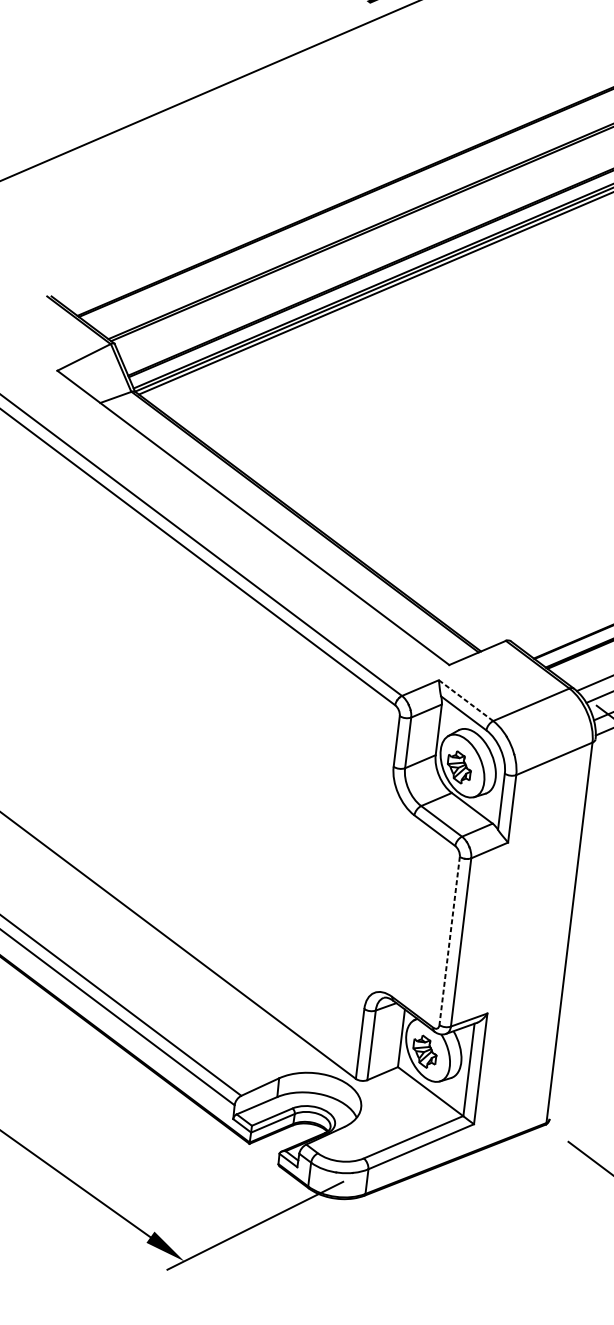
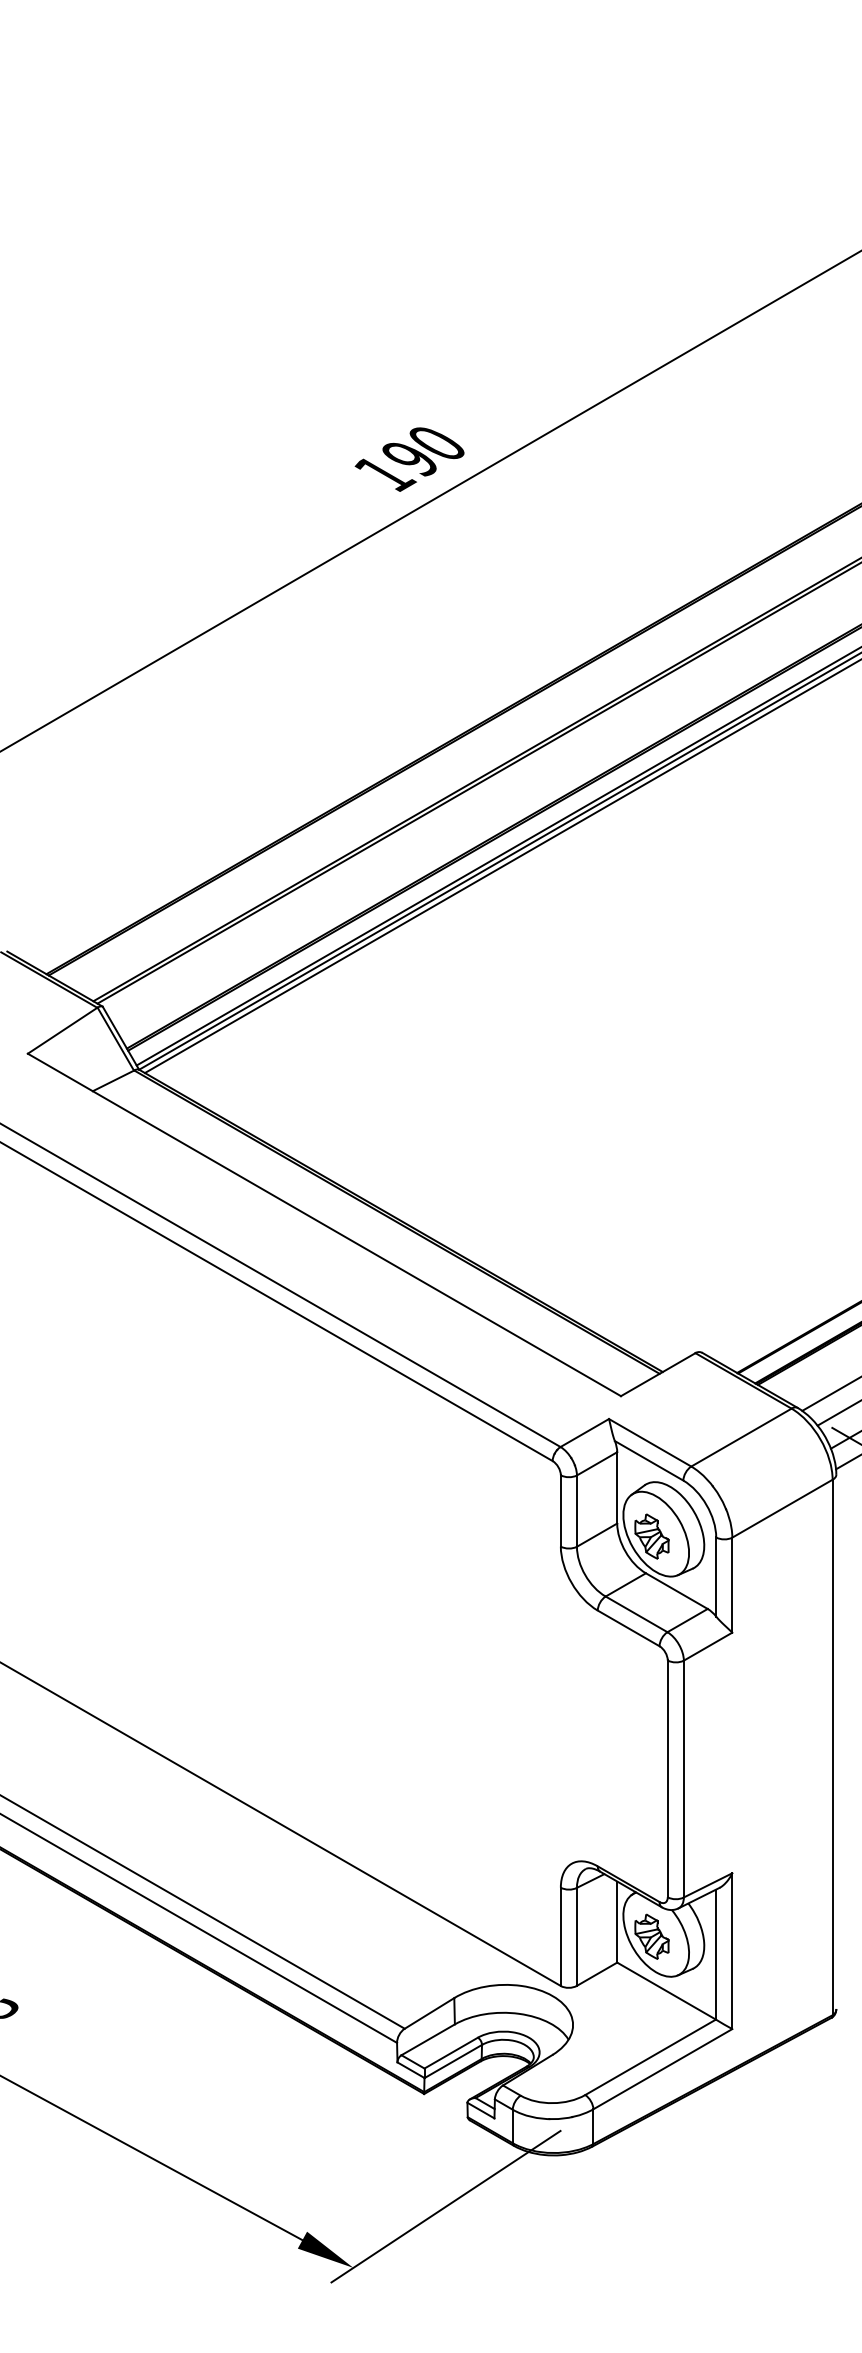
line: (466, 700) -> (650, 1442), dashed -> solid
line: (449, 941) -> (667, 1779), dashed -> solid

